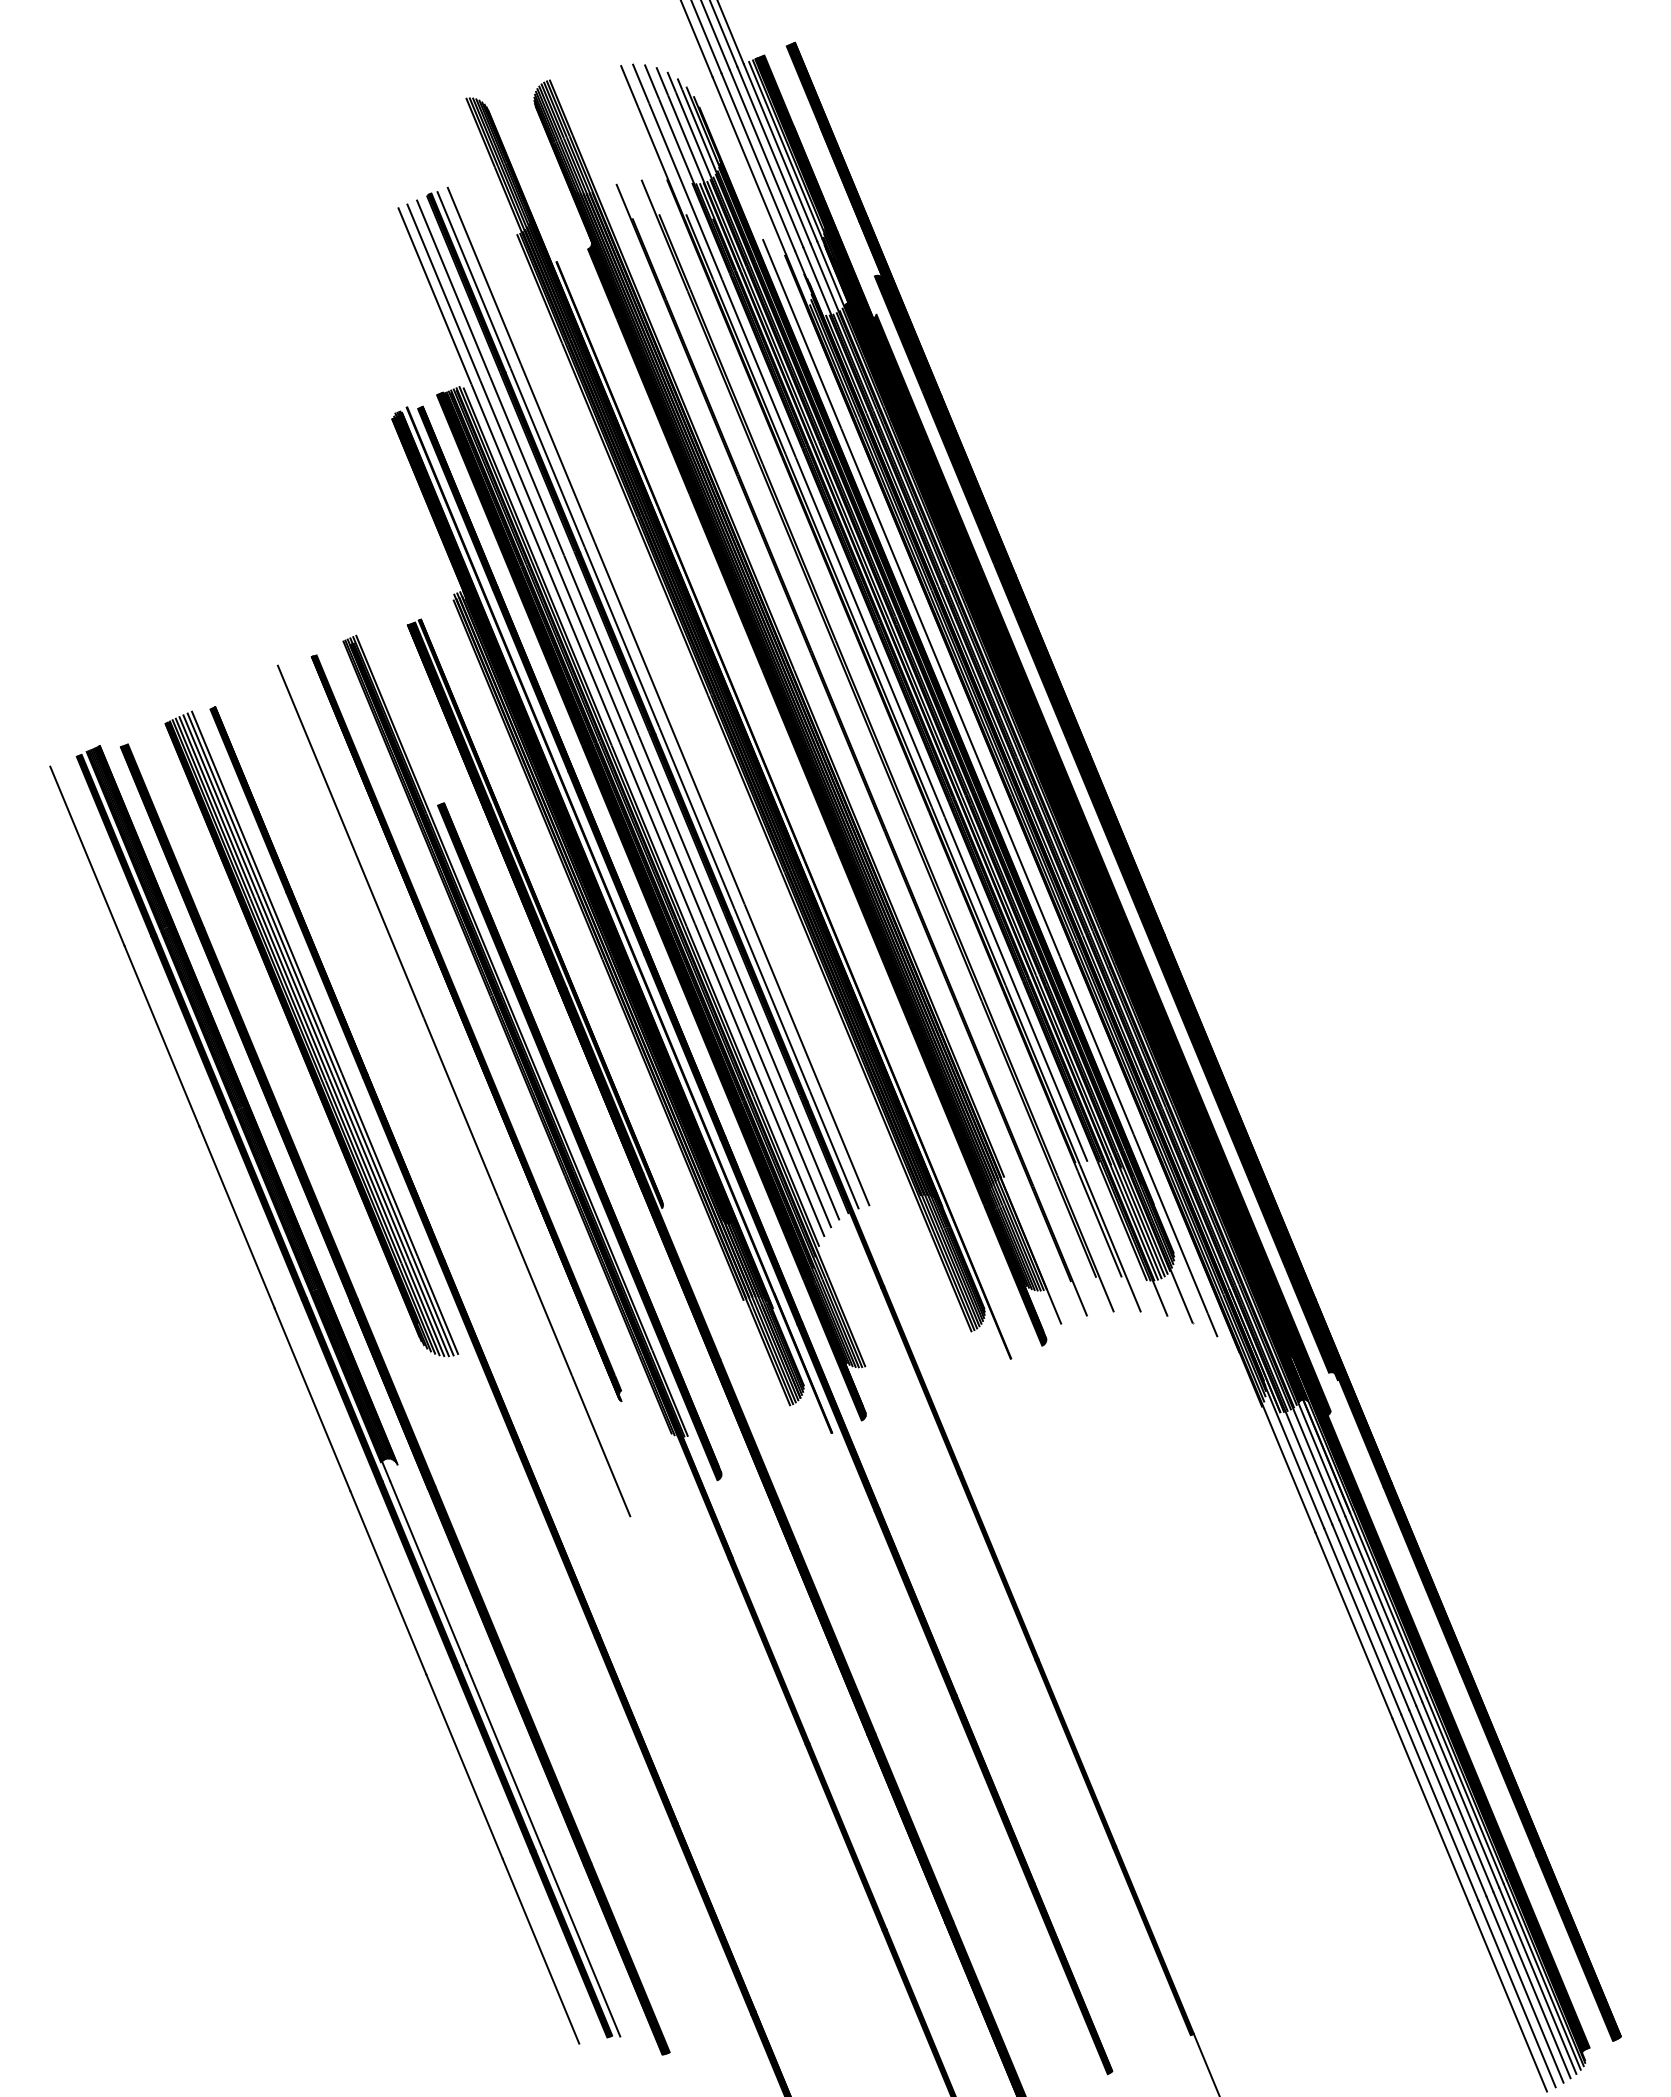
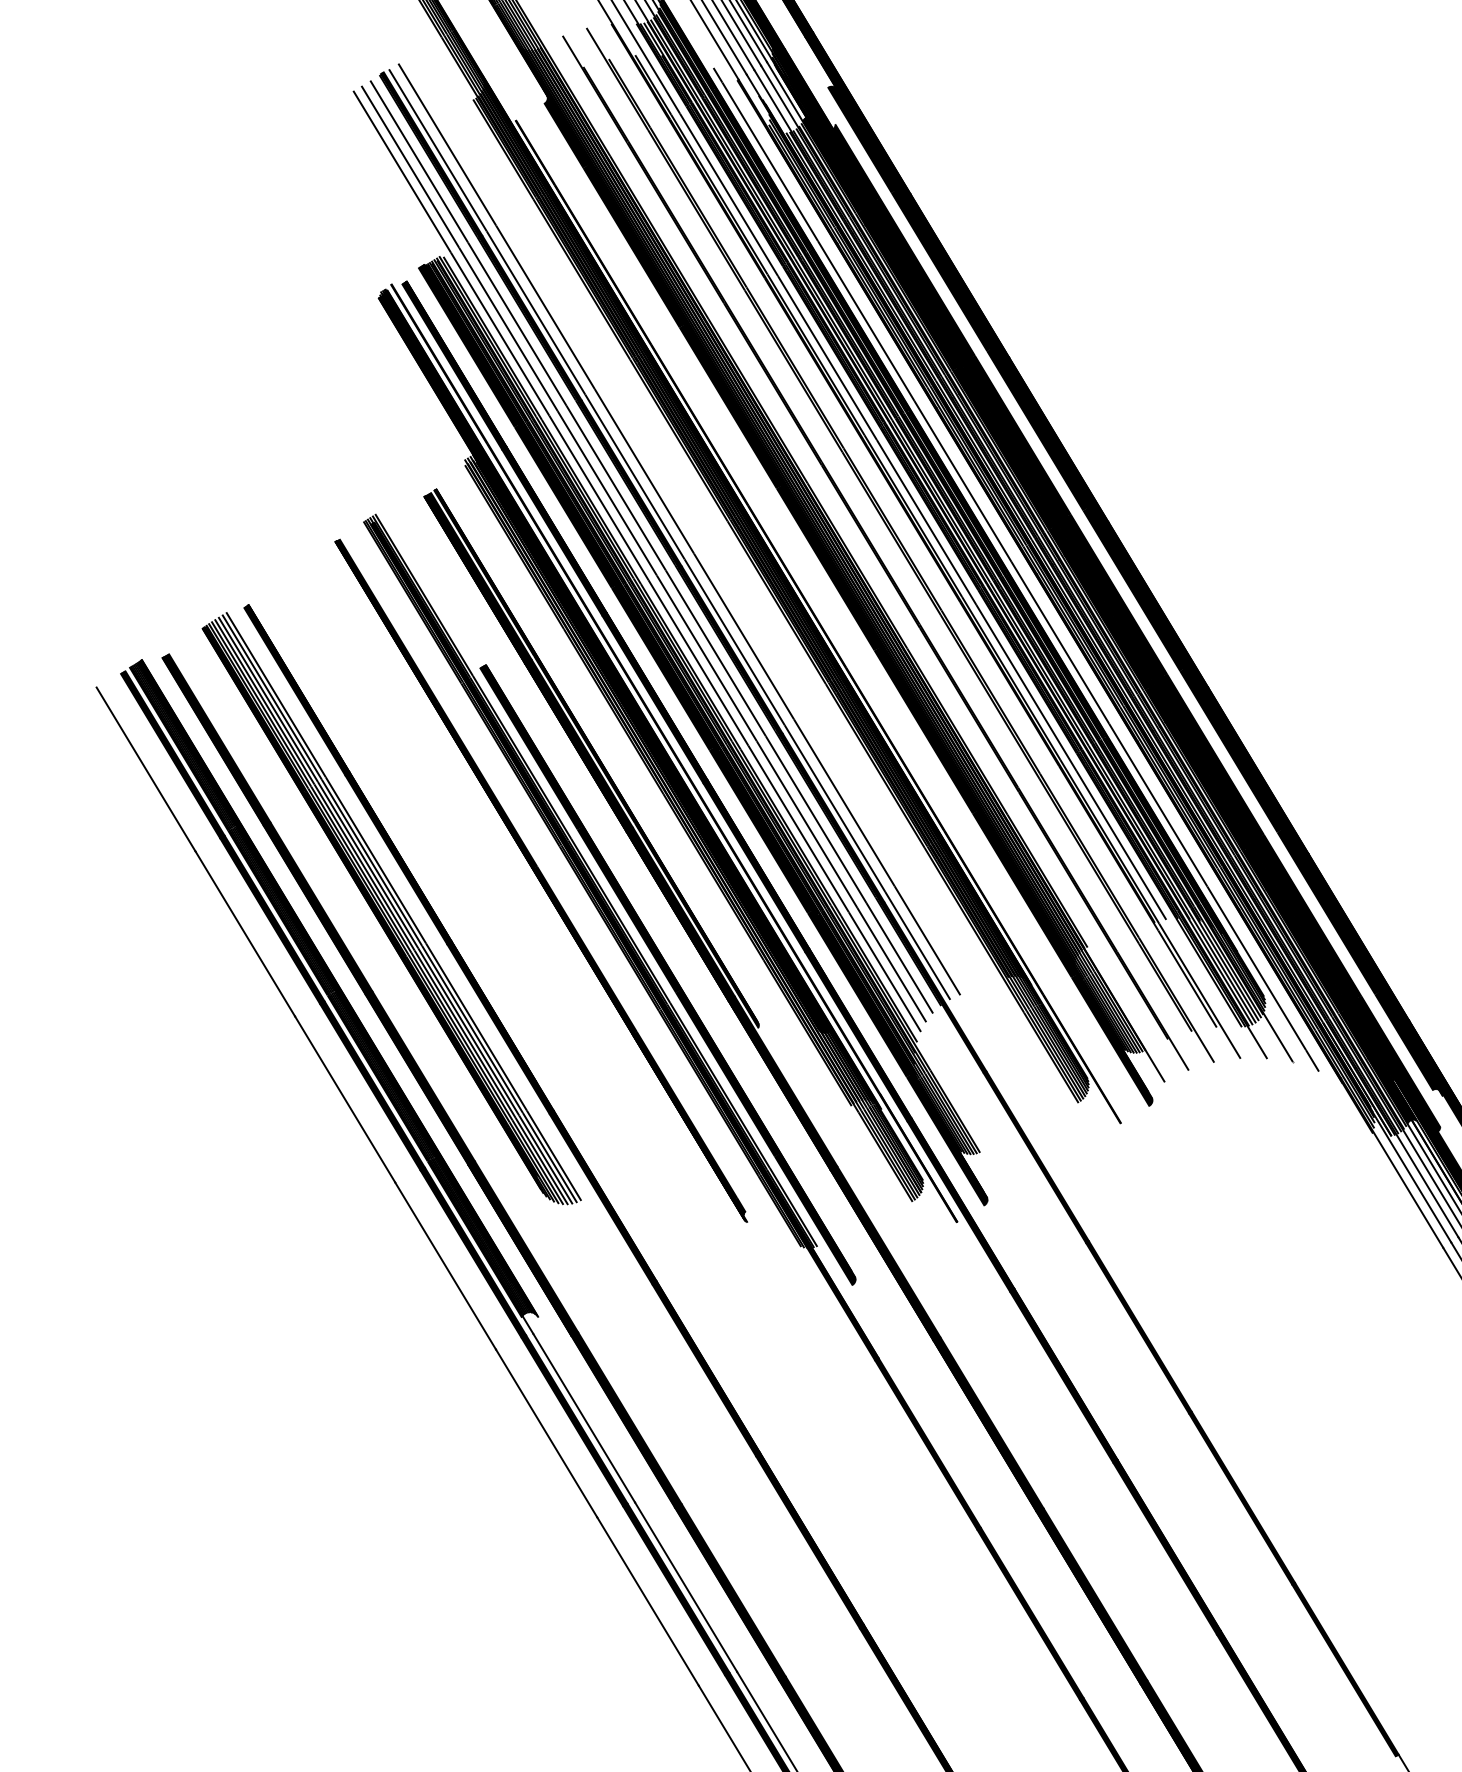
line: (453, 1090) -> (537, 943), removed

